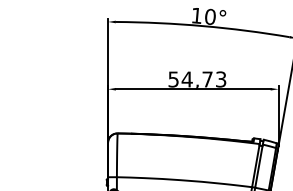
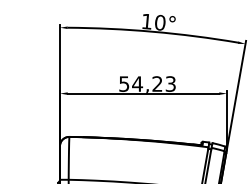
text: (207, 79) -> (157, 84), 54,73 -> 54,23

